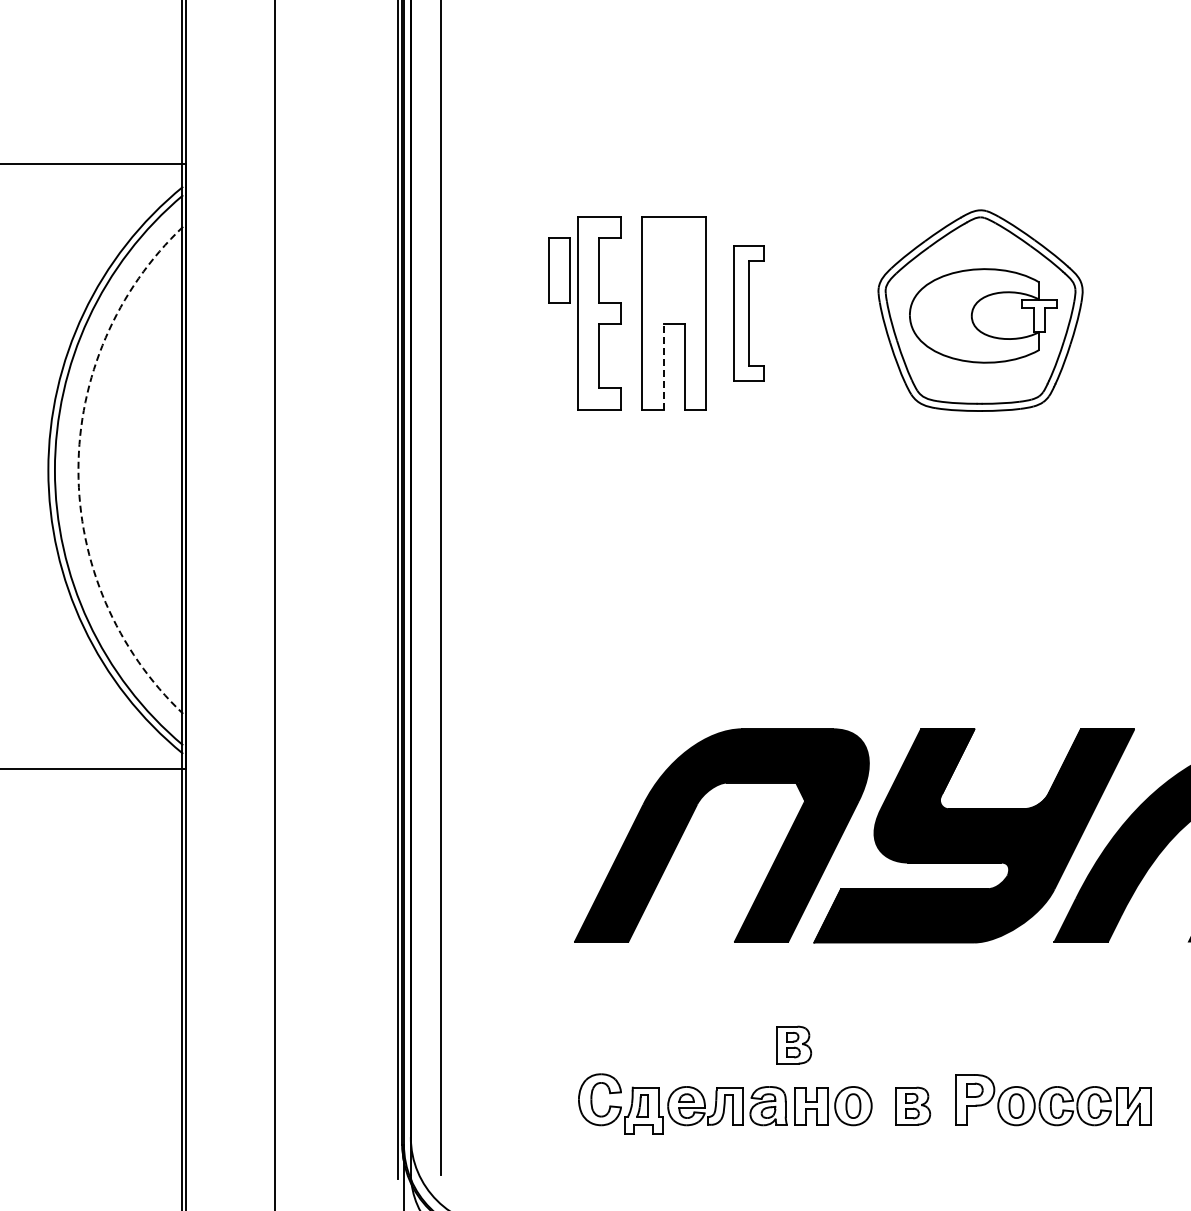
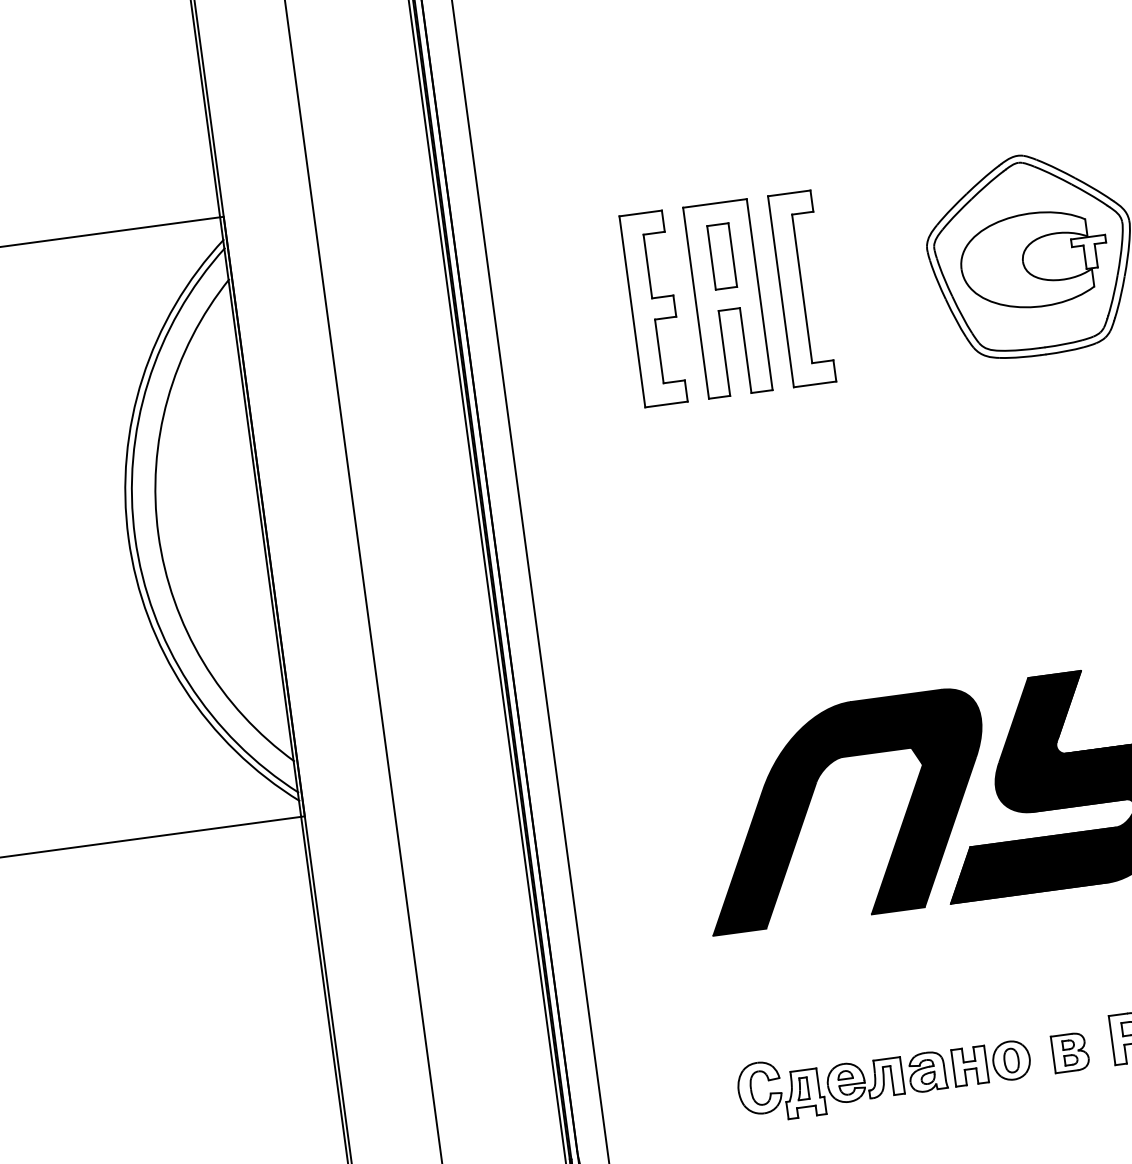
part: (559, 270) -> (722, 256), moved
part: (749, 313) -> (802, 289), size x1.43
line: (663, 366) -> (724, 353), dashed -> solid
arc: (78, 470) -> (158, 534), dashed -> solid
part: (794, 1044) -> (944, 1007), removed

